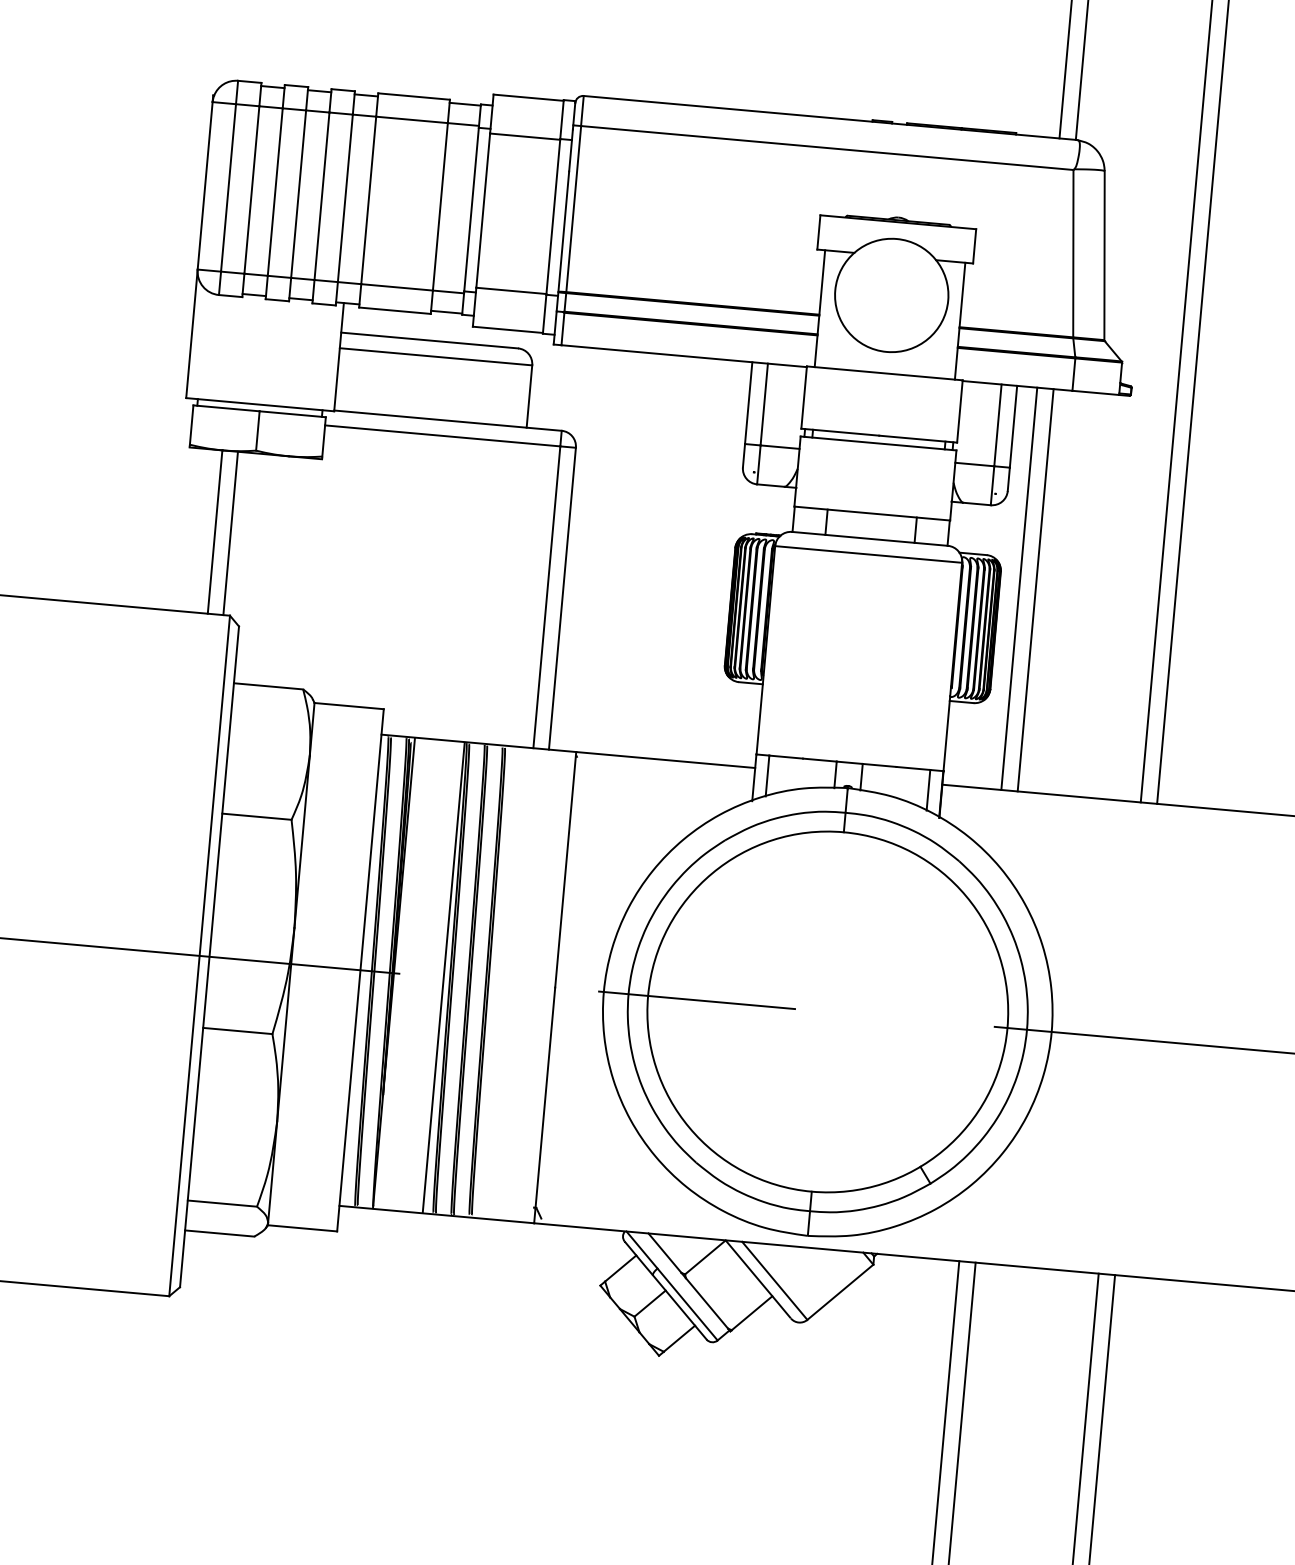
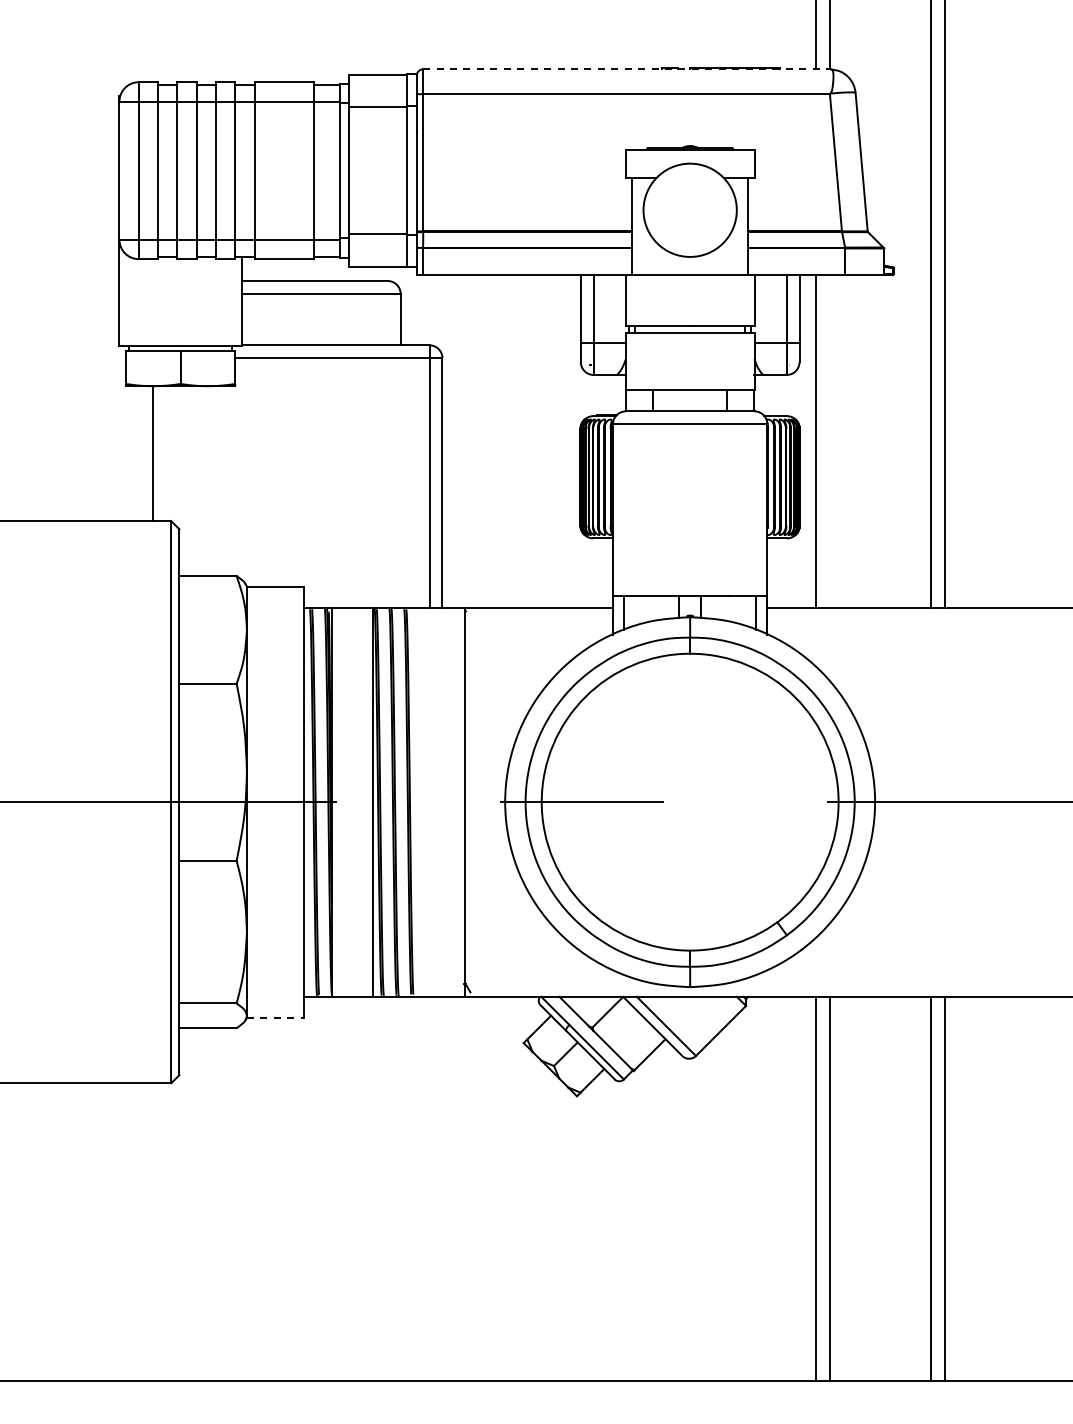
line: (831, 118) -> (627, 69), solid -> dashed
line: (230, 533) -> (165, 453), removed
line: (1035, 590) -> (829, 441), removed
line: (302, 1227) -> (275, 1017), solid -> dashed

